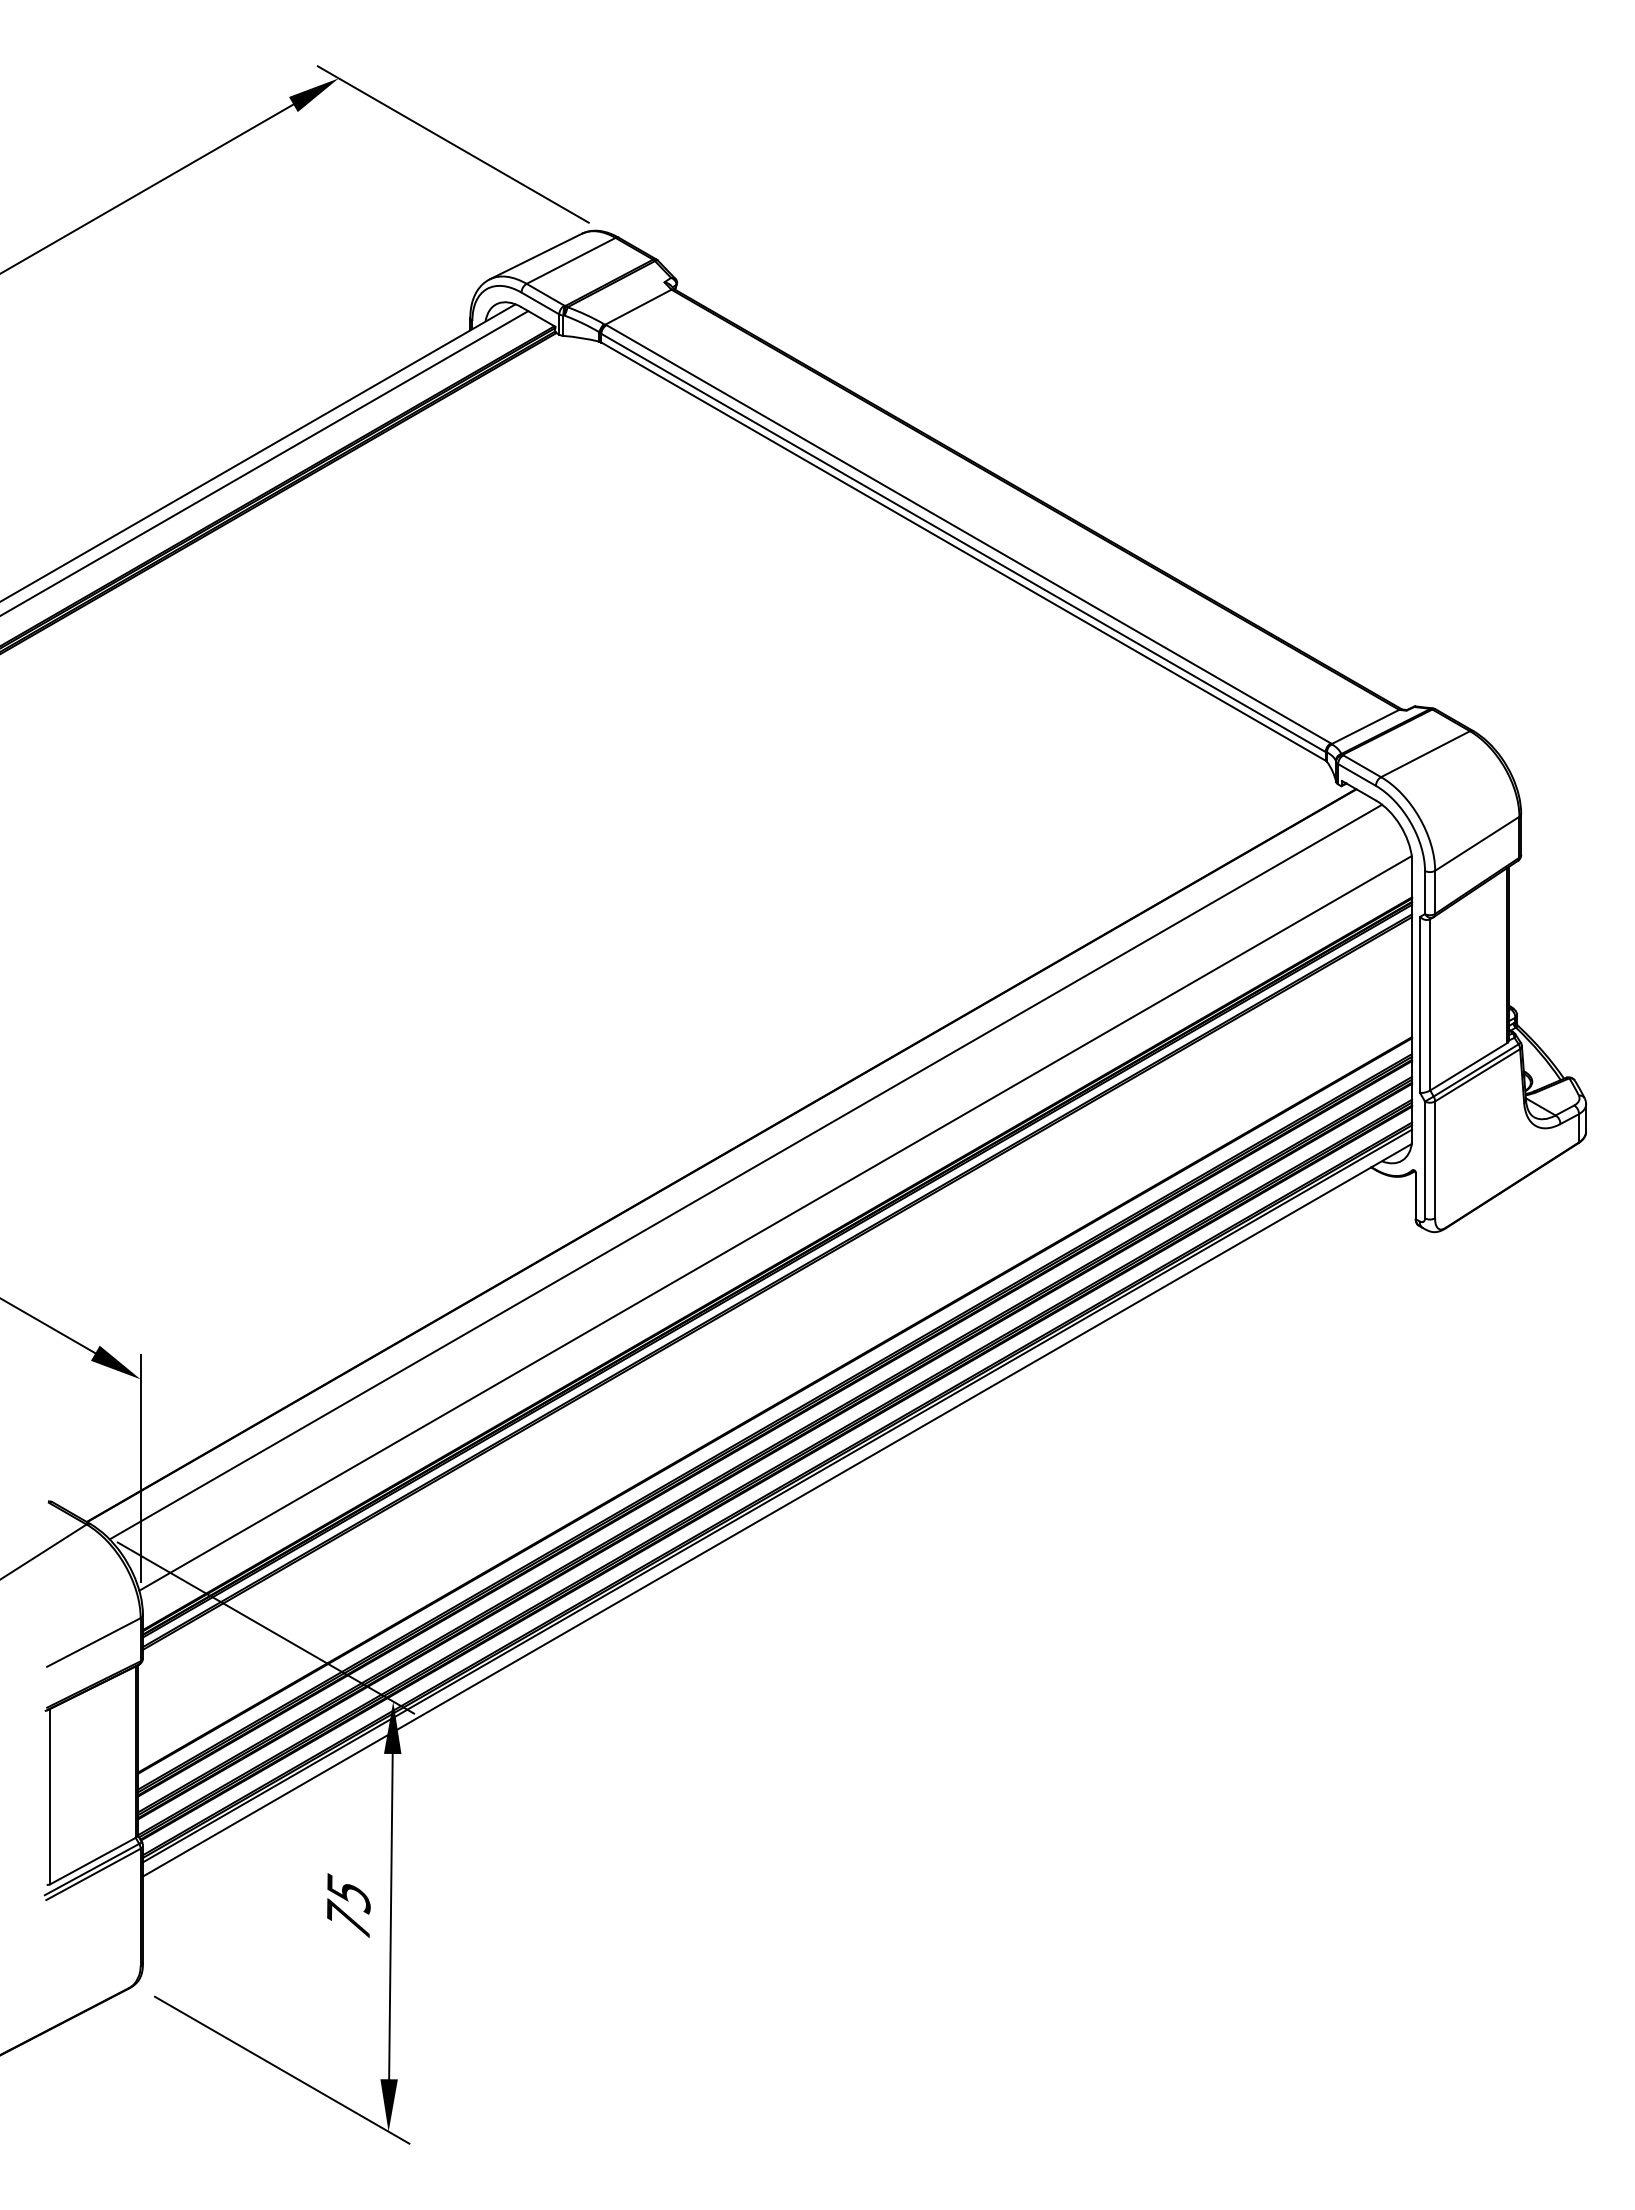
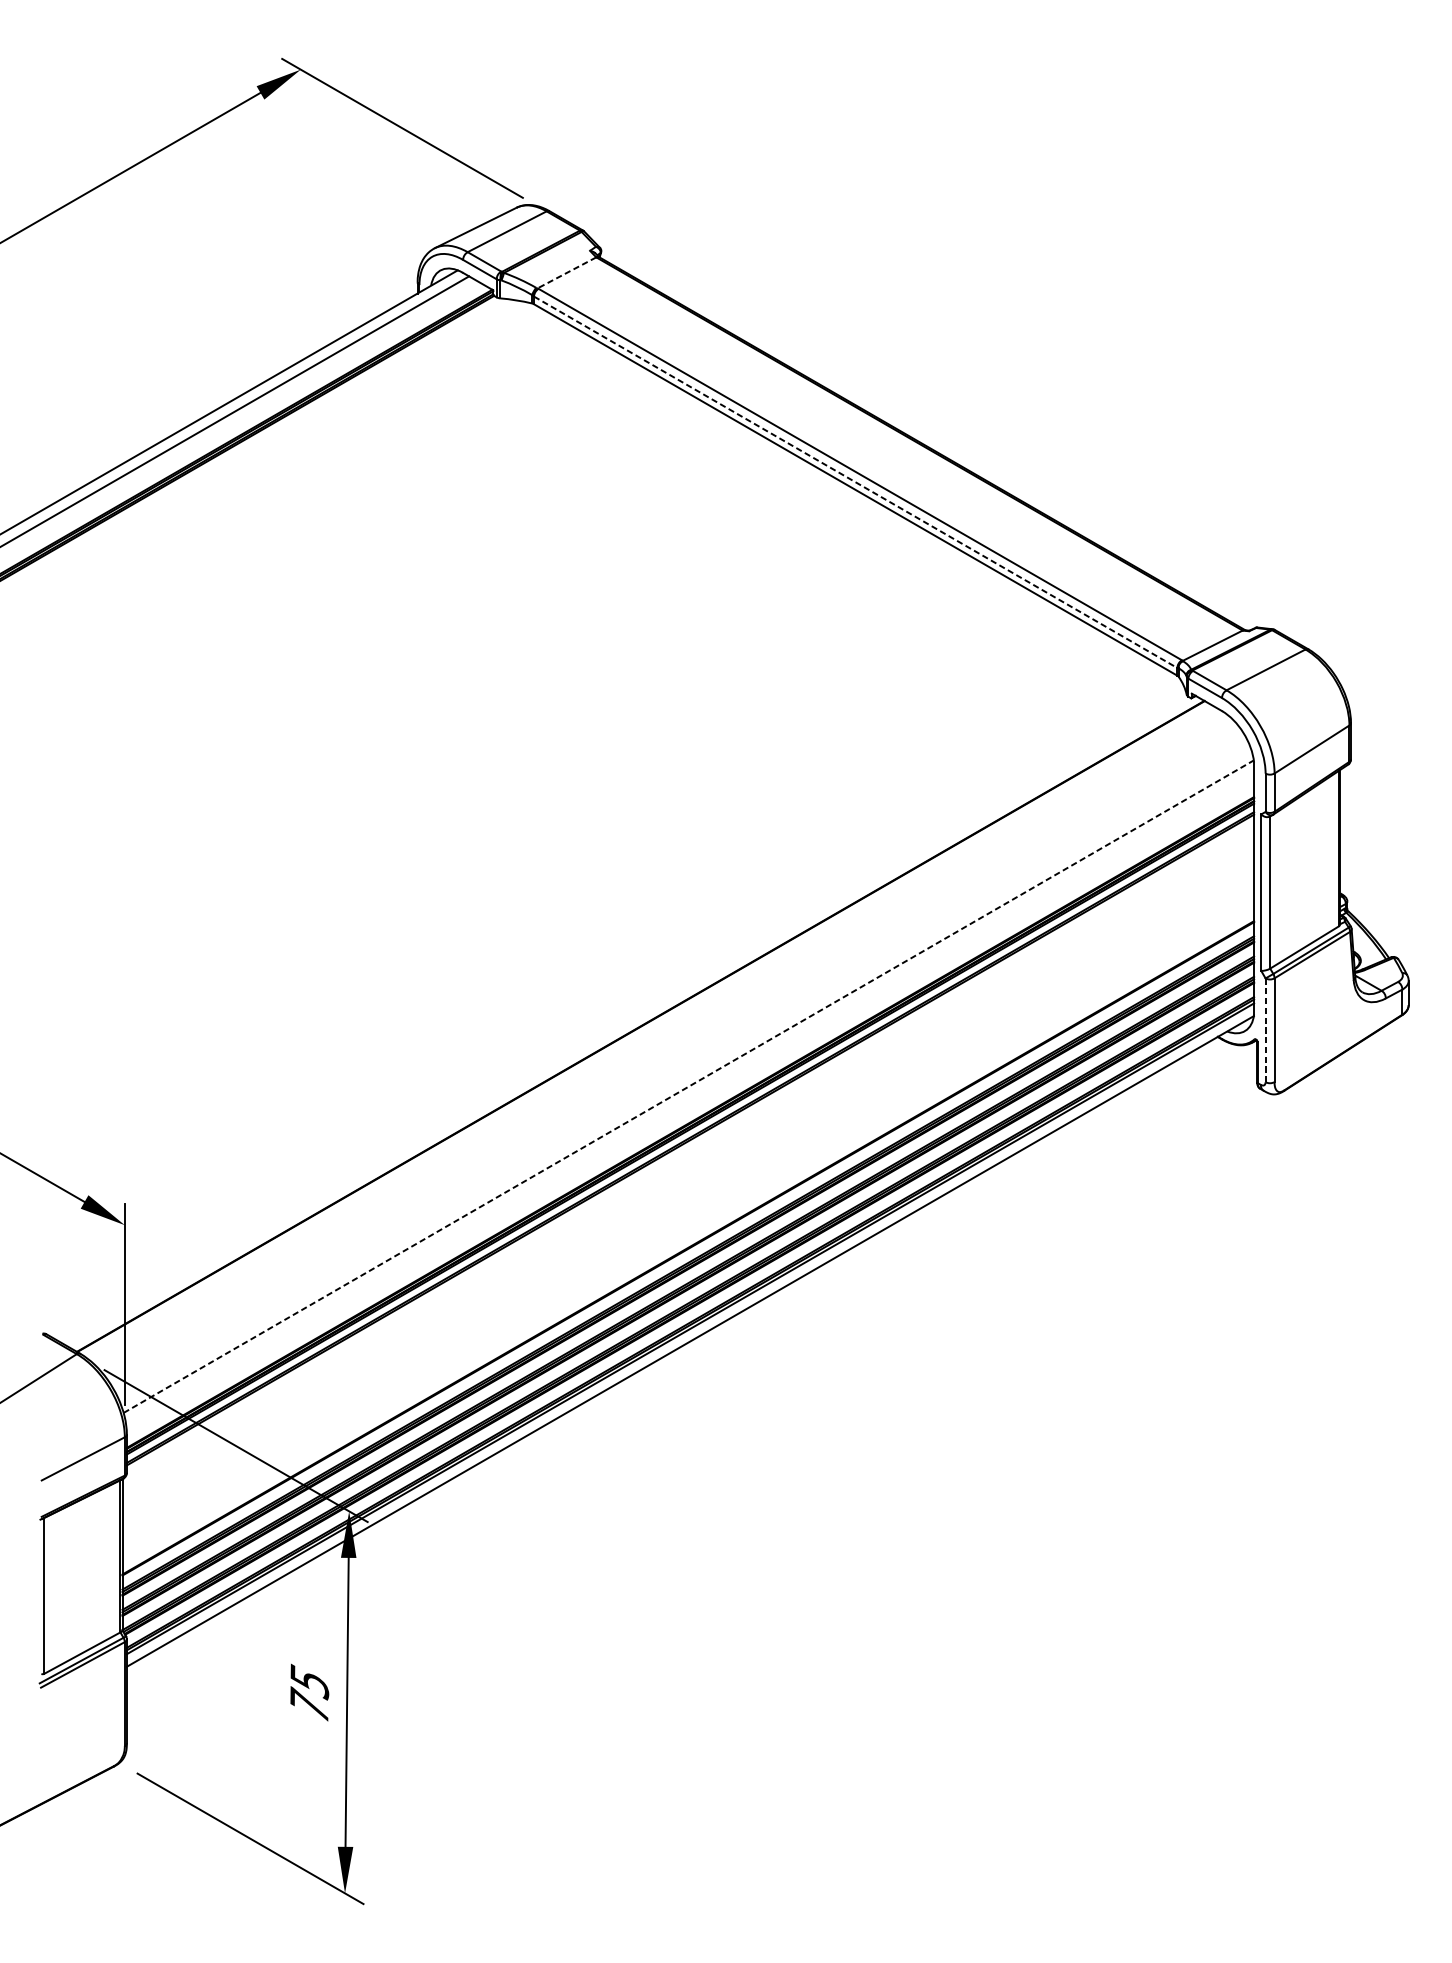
line: (638, 307) -> (567, 273), solid -> dashed
line: (963, 543) -> (855, 482), solid -> dashed
line: (1425, 1160) -> (1266, 1030), solid -> dashed
line: (745, 1171) -> (662, 1040), removed
line: (775, 1223) -> (688, 1086), solid -> dashed

